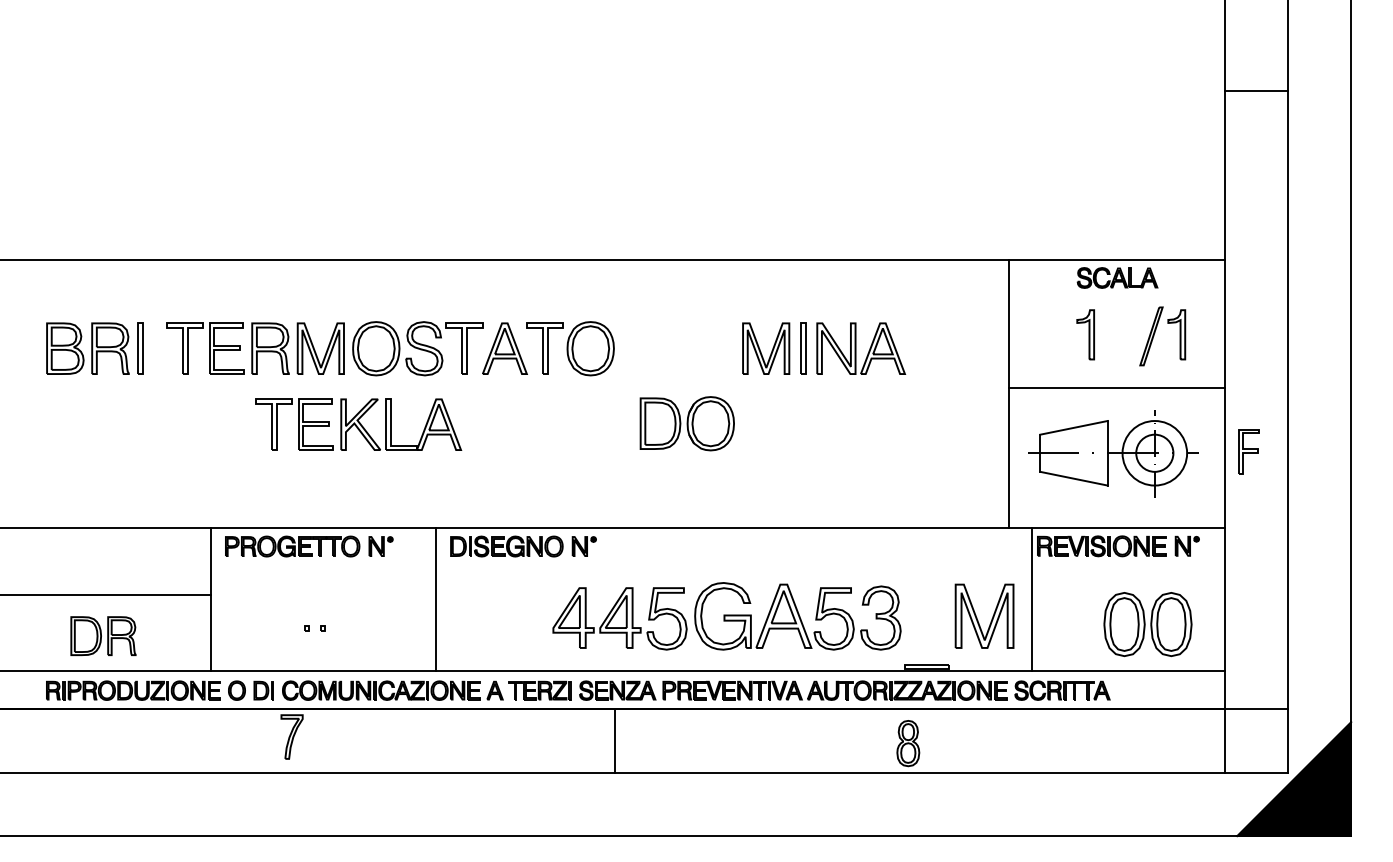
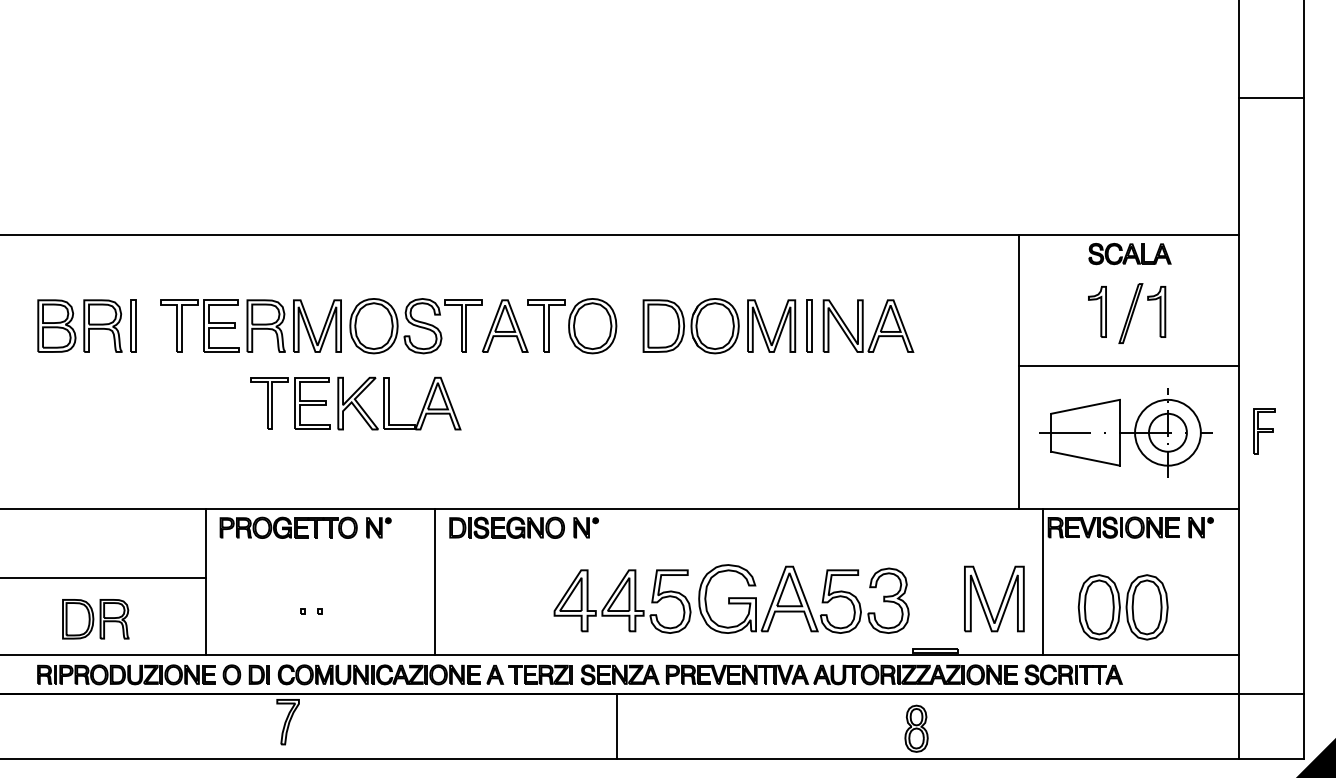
line: (1255, 90) -> (1270, 97), moved
part: (1155, 333) -> (1134, 310), moved
part: (686, 423) -> (690, 325), moved
part: (1147, 624) -> (1122, 607), moved

